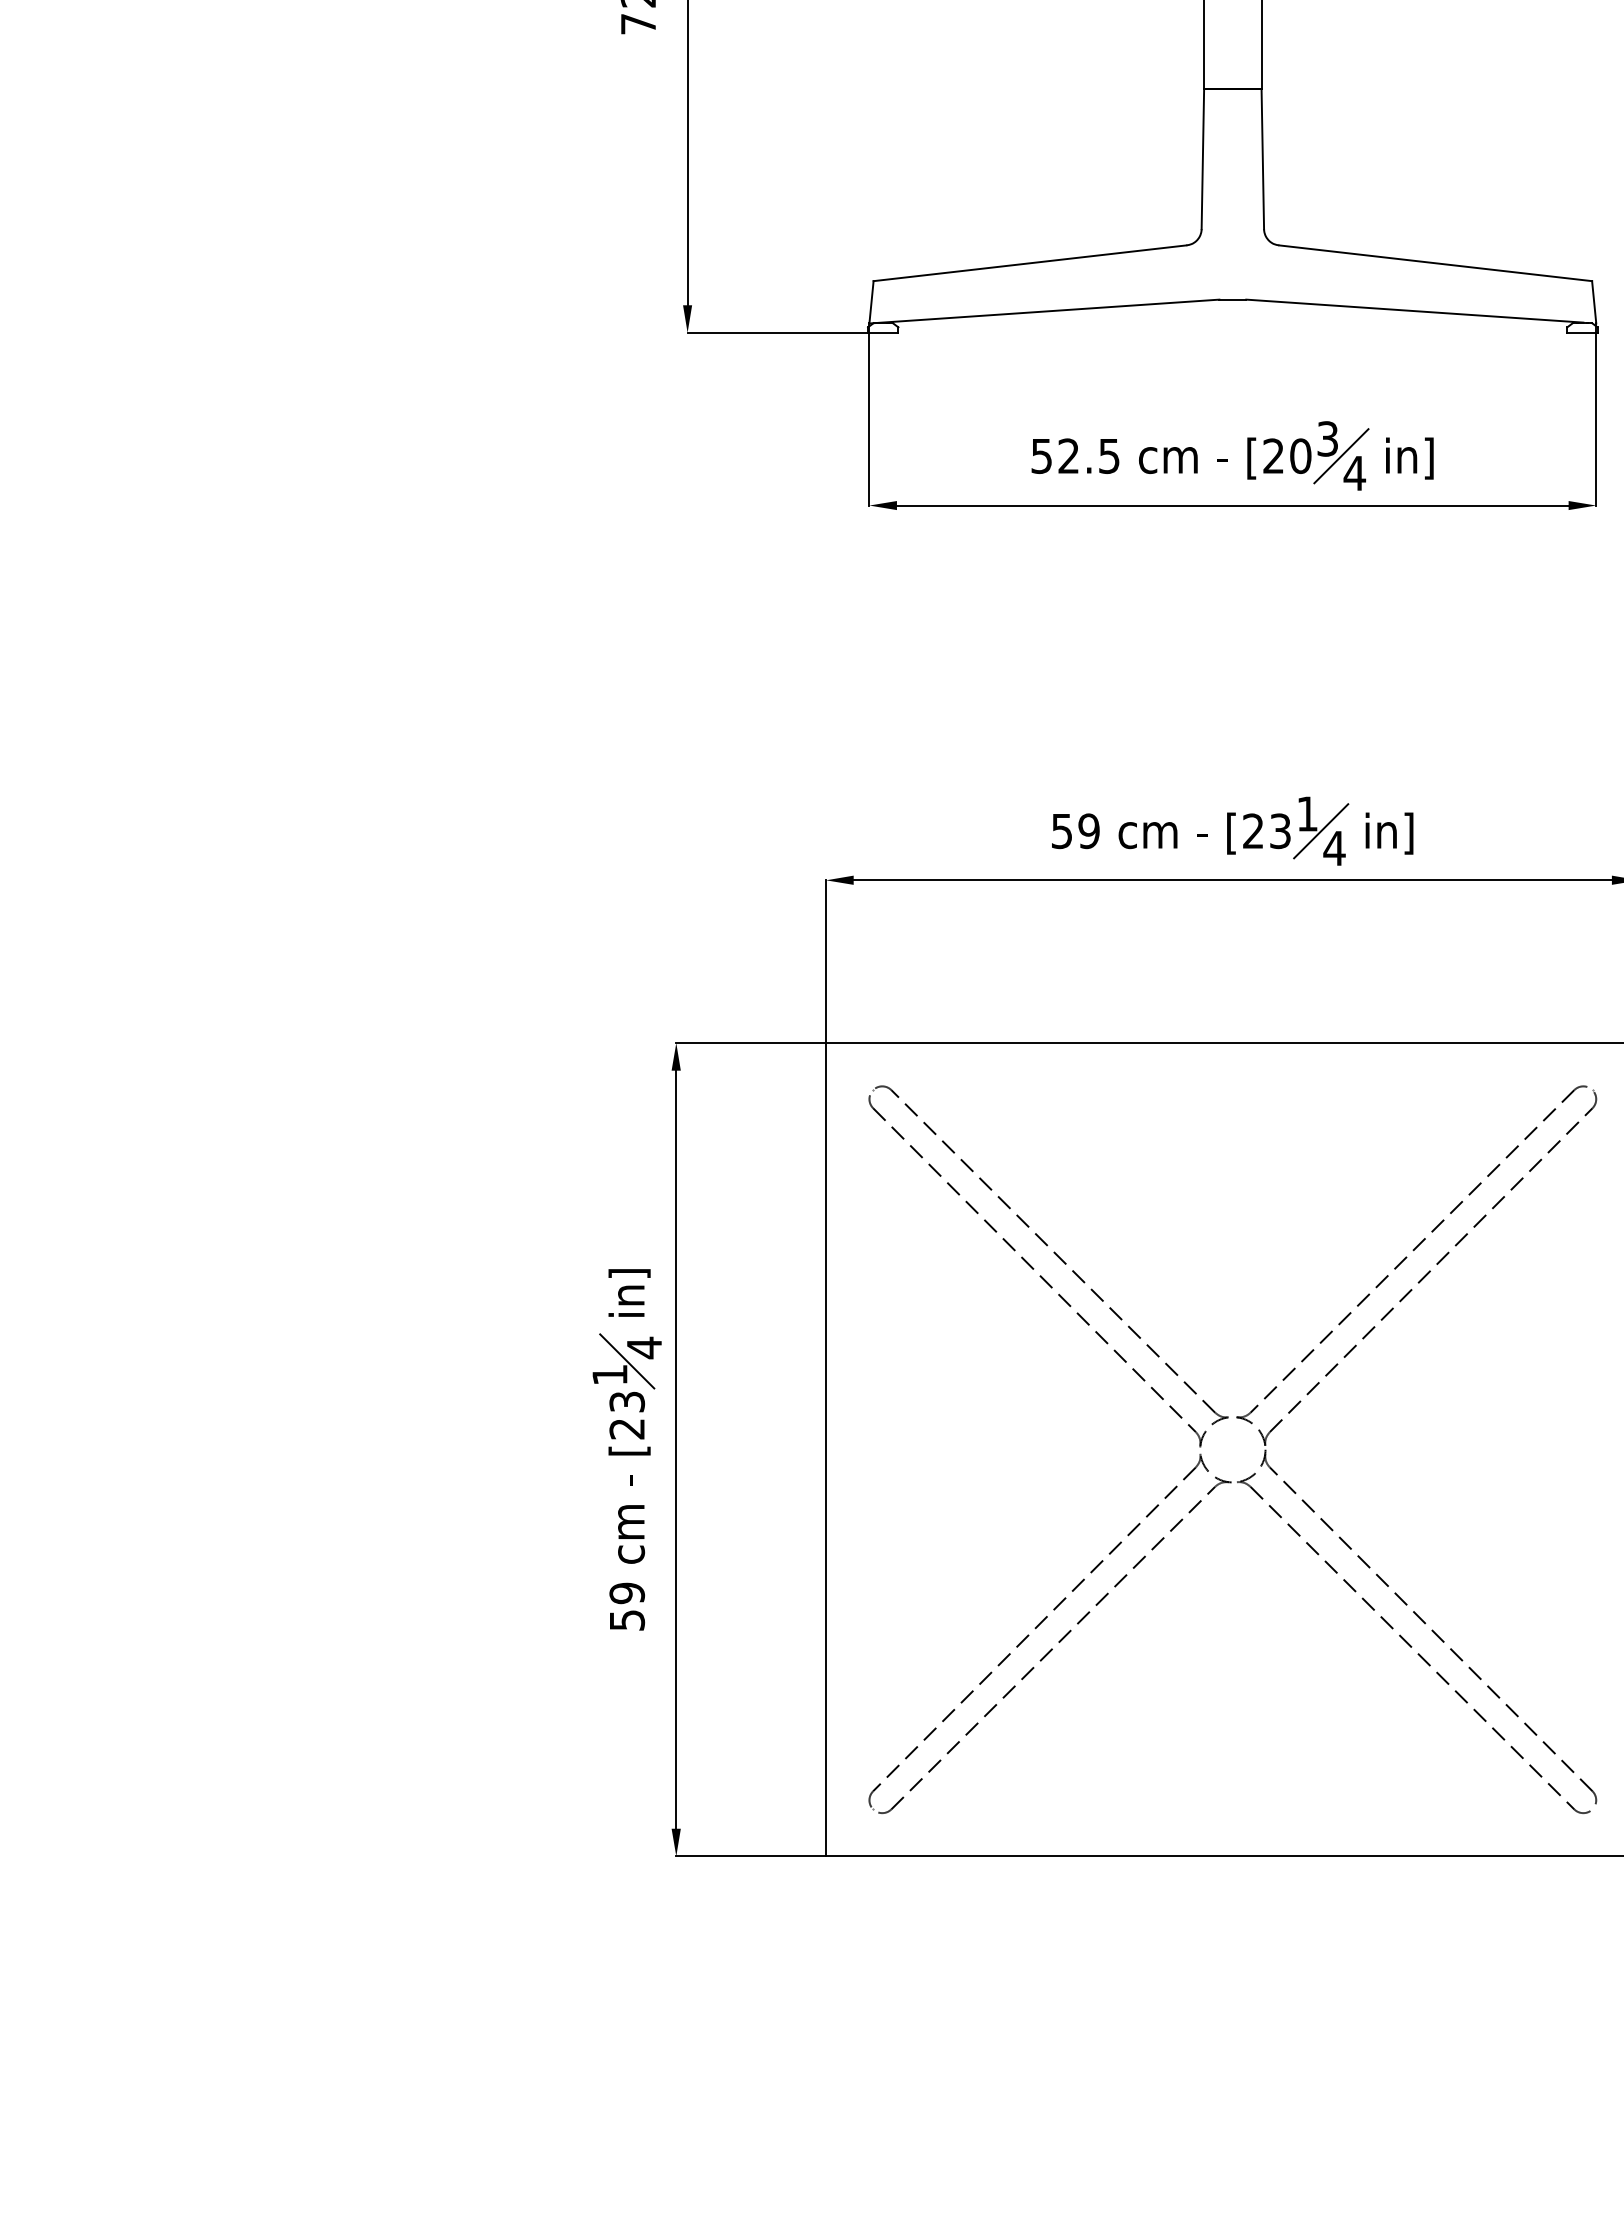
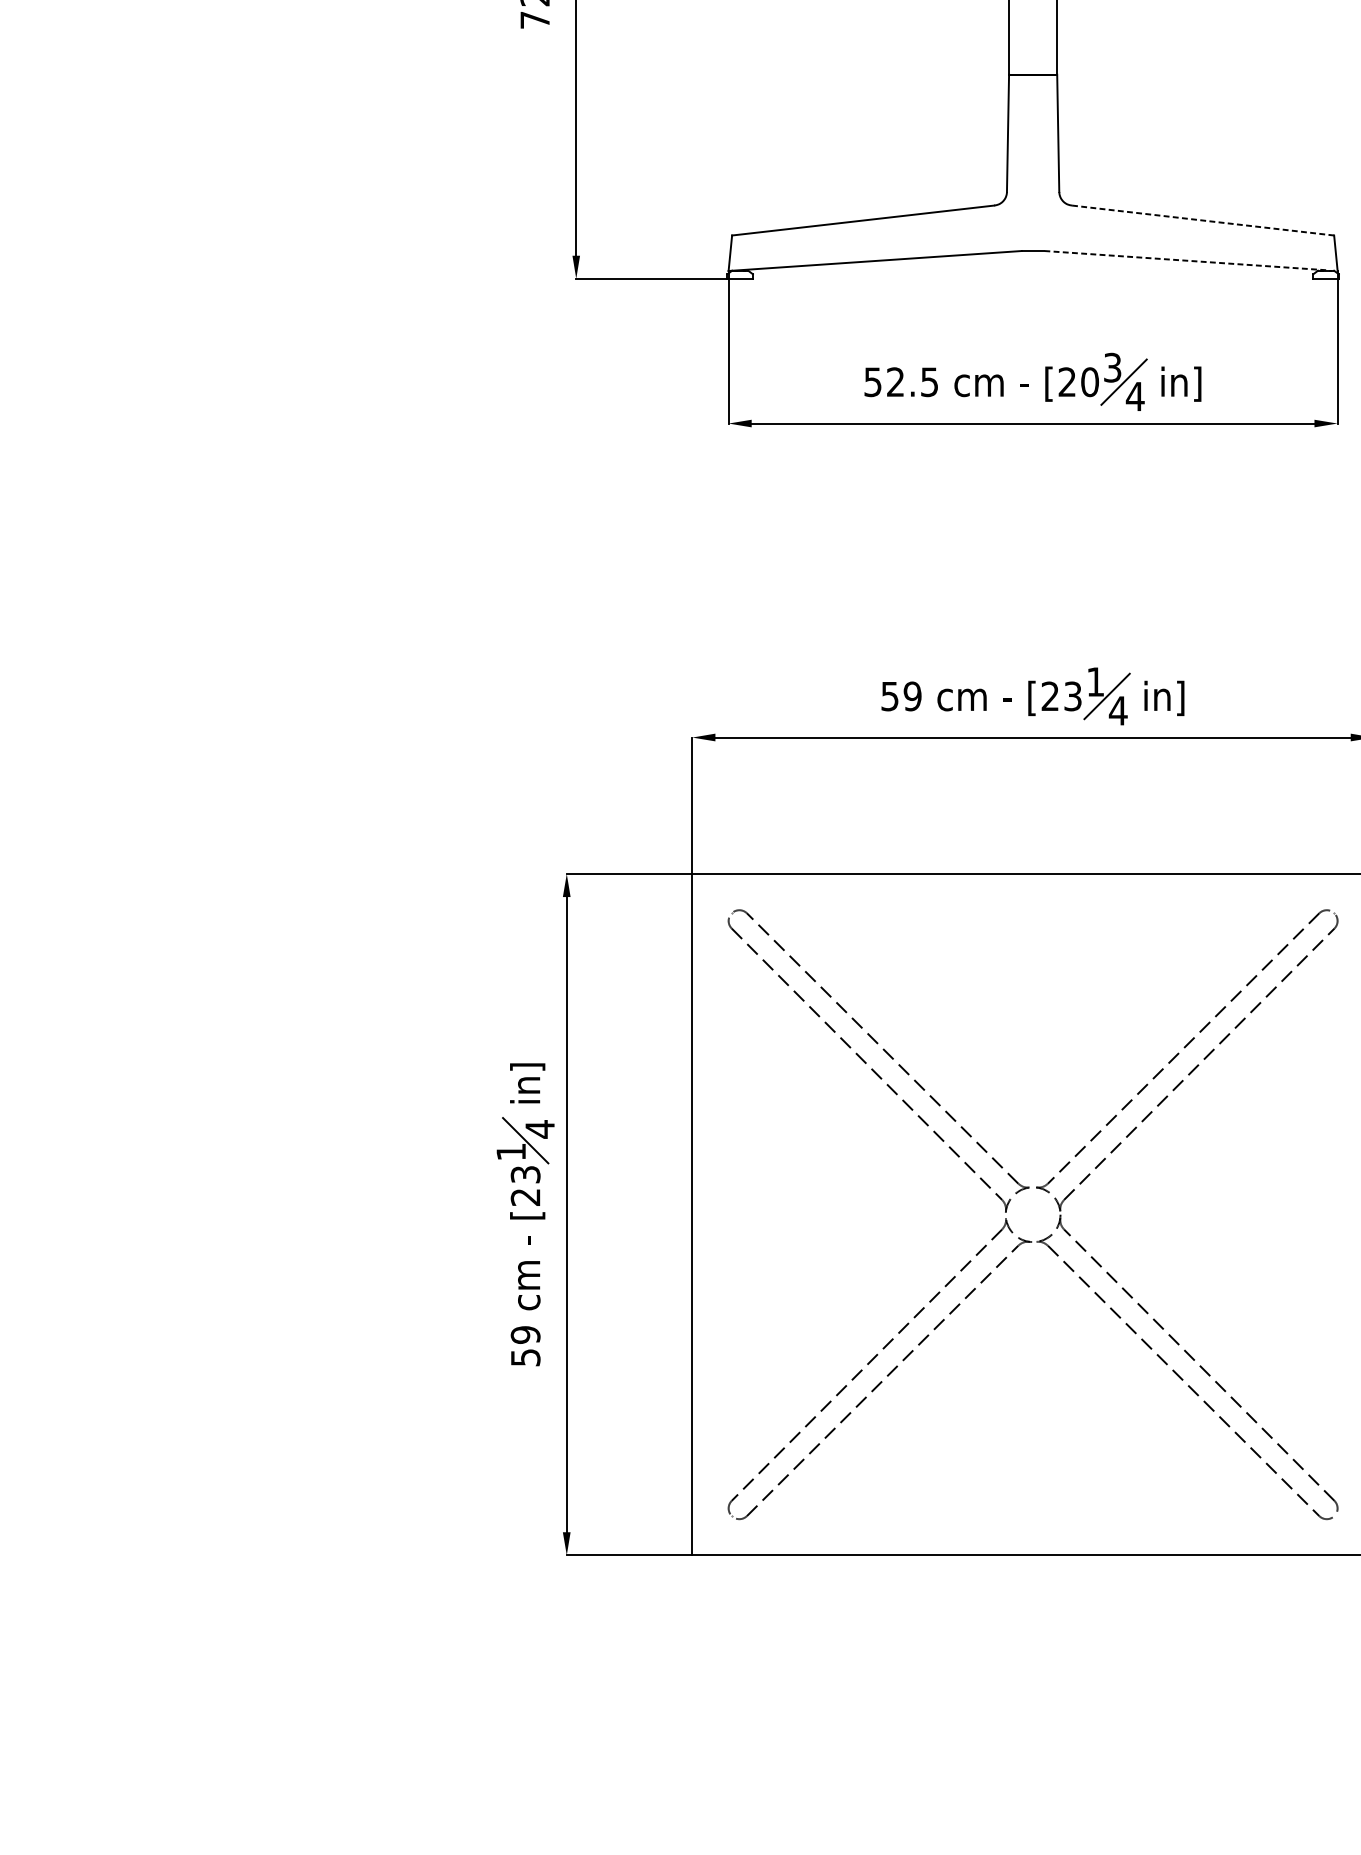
line: (1436, 263) -> (1203, 220), solid -> dashed
line: (1414, 311) -> (1185, 260), solid -> dashed

